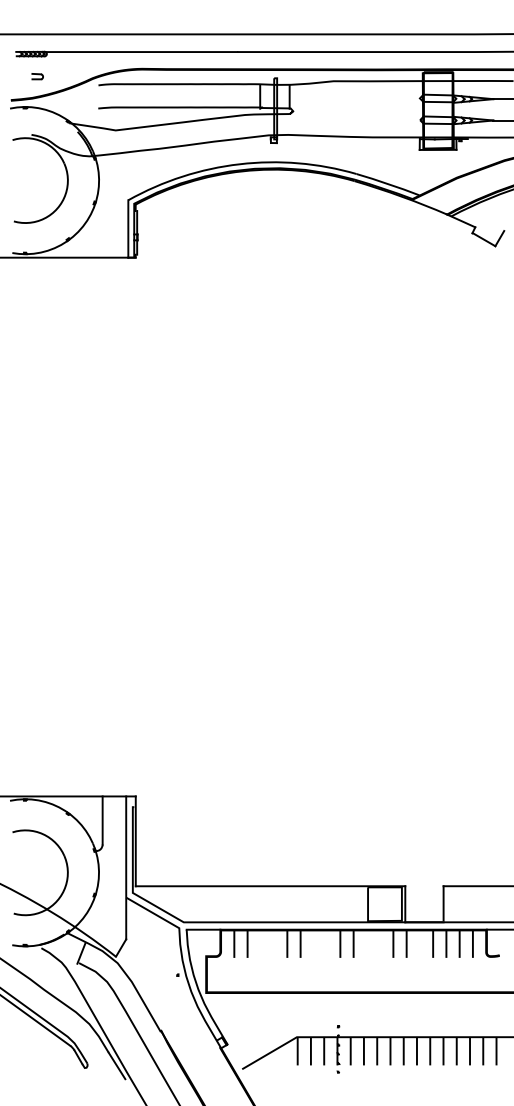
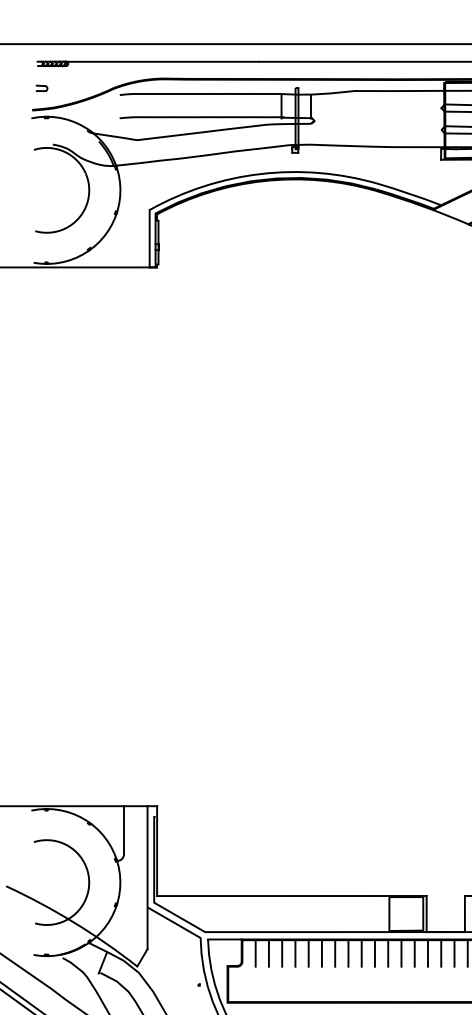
part: (37, 76) -> (41, 88), moved
line: (260, 943) -> (281, 953), added
line: (274, 943) -> (295, 953), added
line: (313, 943) -> (334, 953), added
line: (327, 943) -> (348, 953), added
line: (366, 943) -> (387, 953), added
line: (380, 943) -> (401, 953), added
line: (419, 943) -> (440, 953), added

